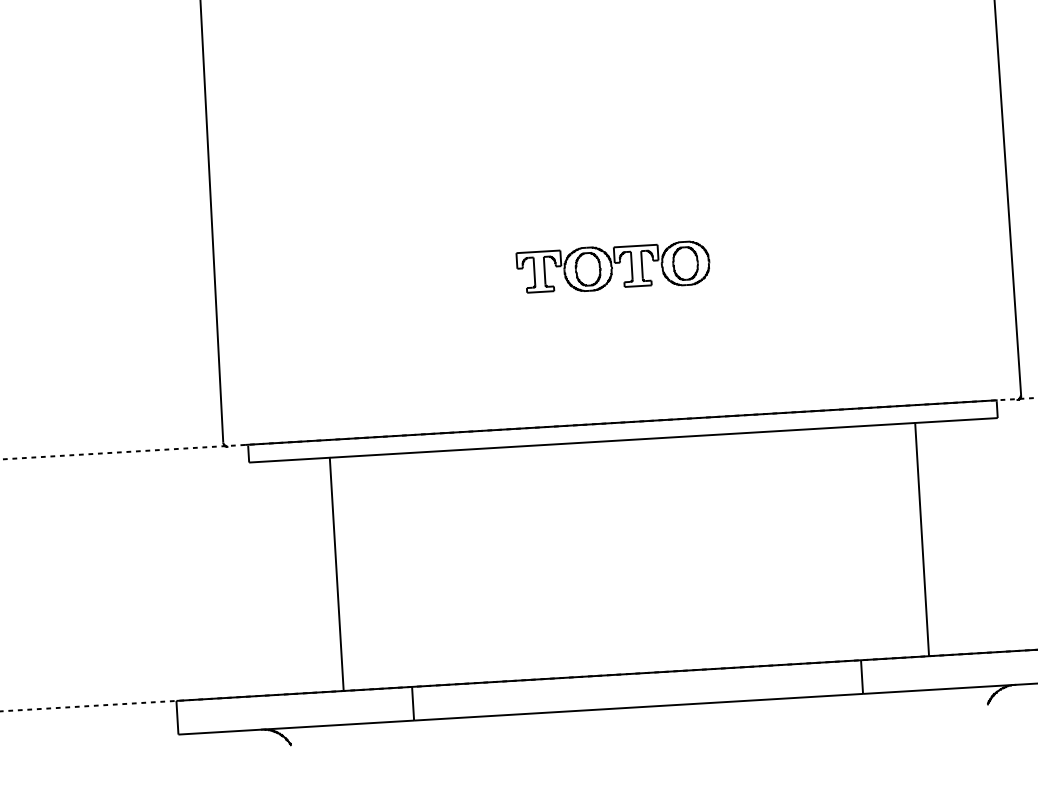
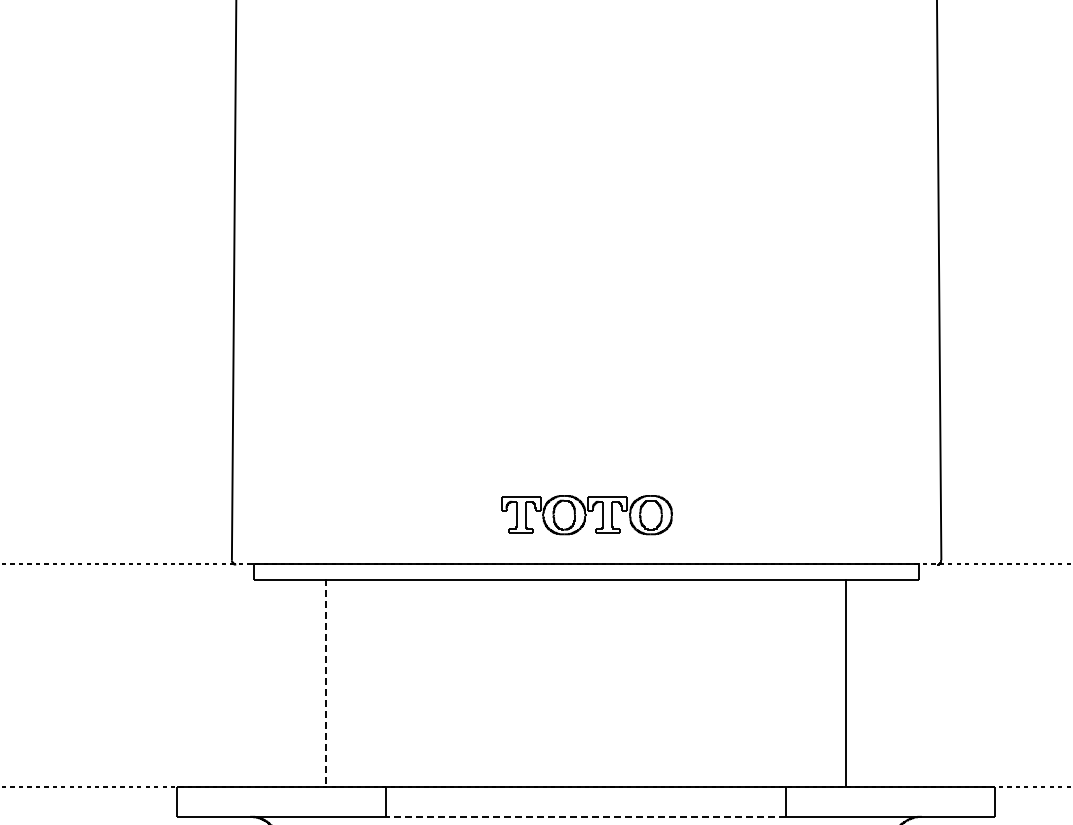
part: (613, 268) -> (586, 515), moved
line: (336, 574) -> (325, 683), solid -> dashed
line: (638, 706) -> (585, 816), solid -> dashed

